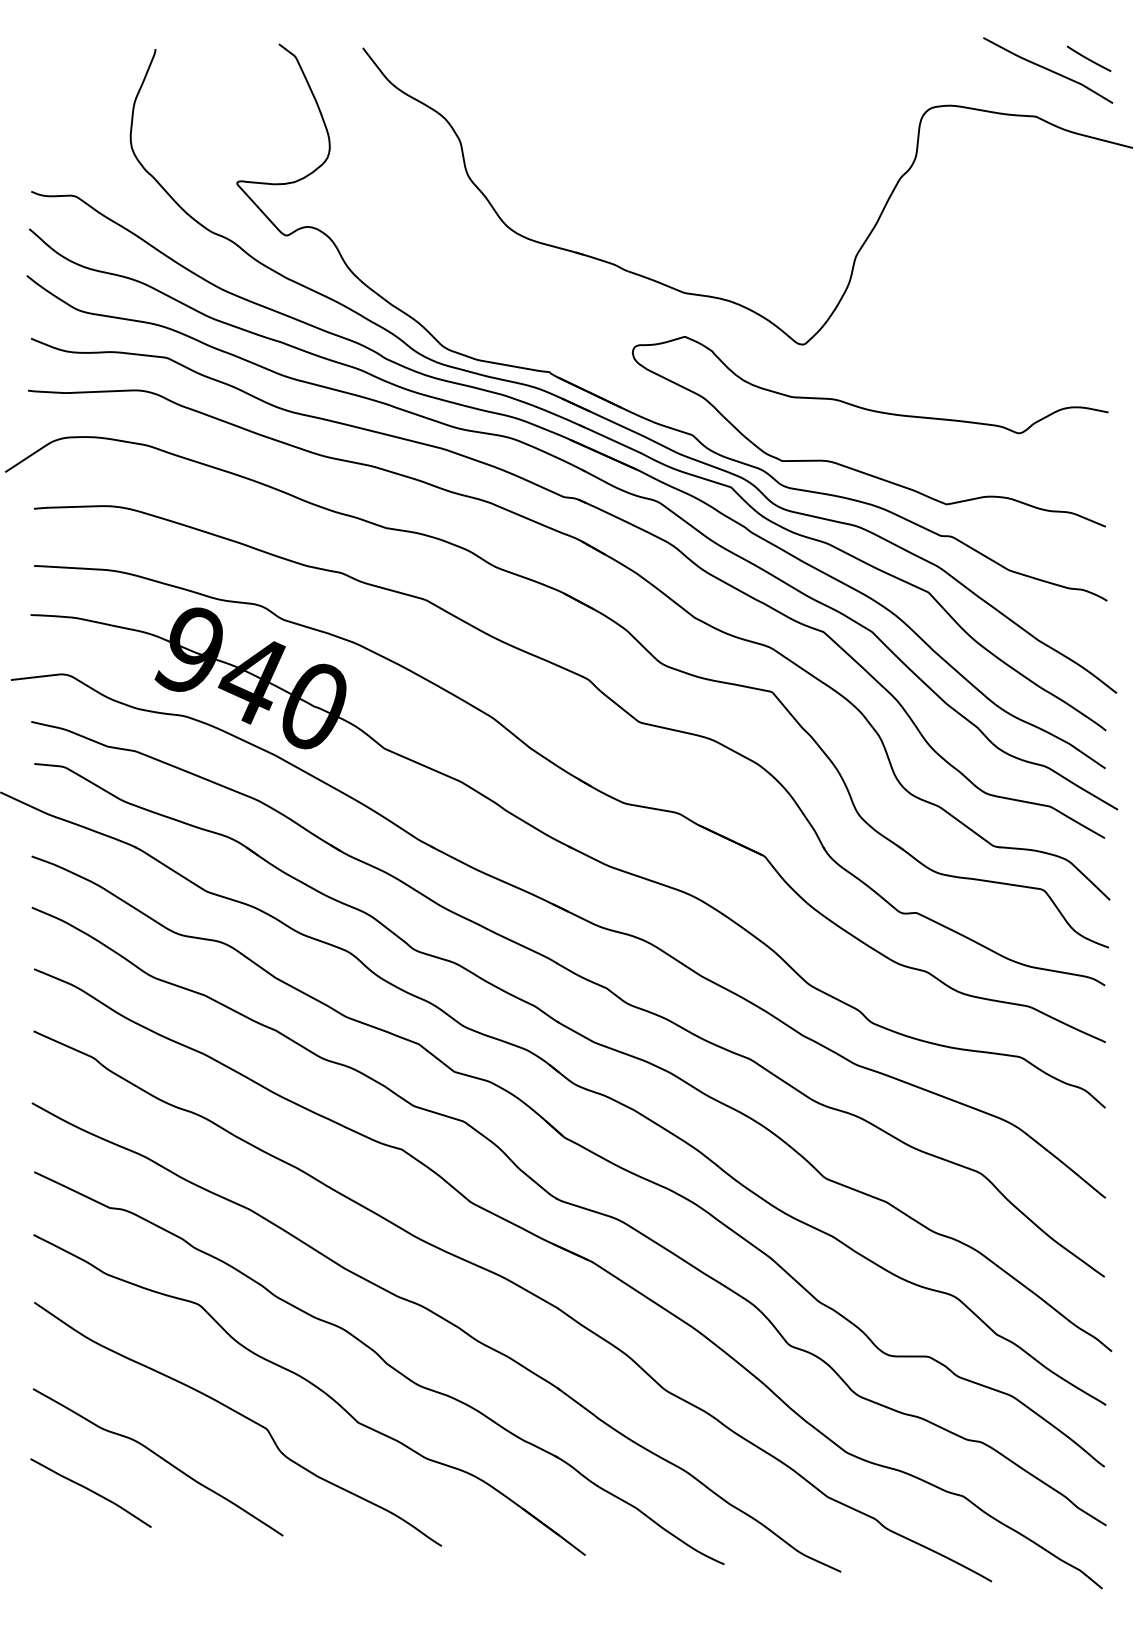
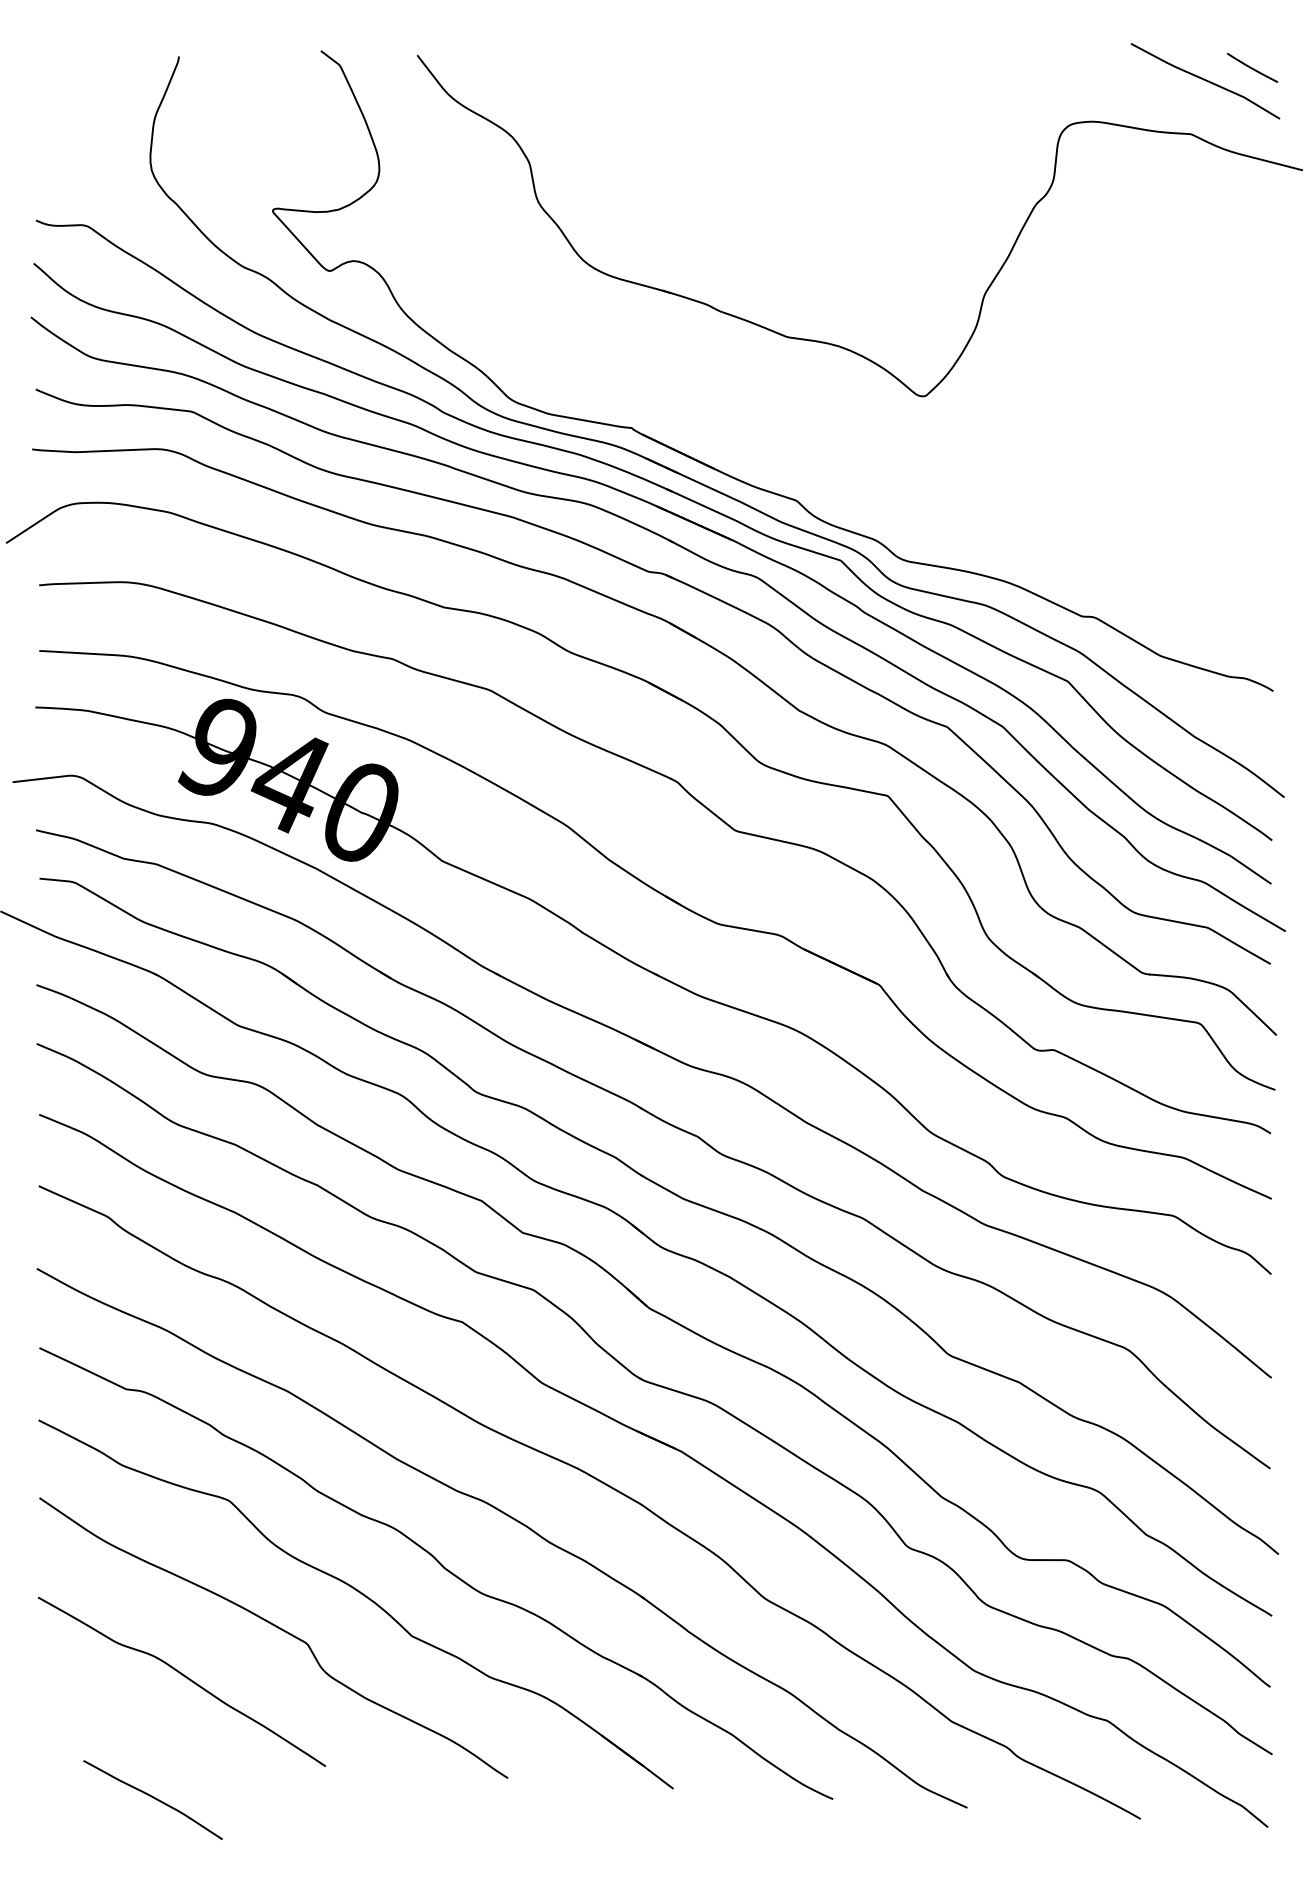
curve: (874, 412) -> (1005, 474), removed
curve: (90, 1491) -> (152, 1798), moved

